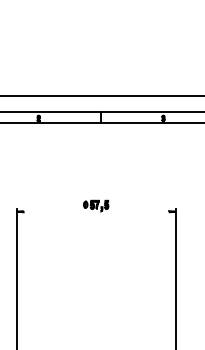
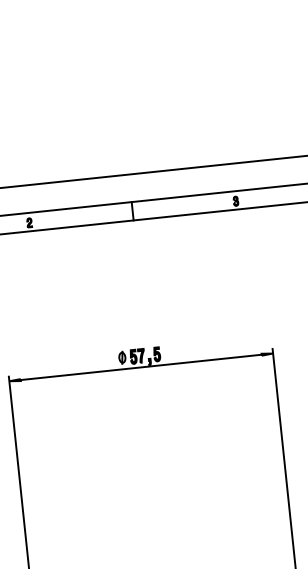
line: (96, 211) -> (141, 367), added

